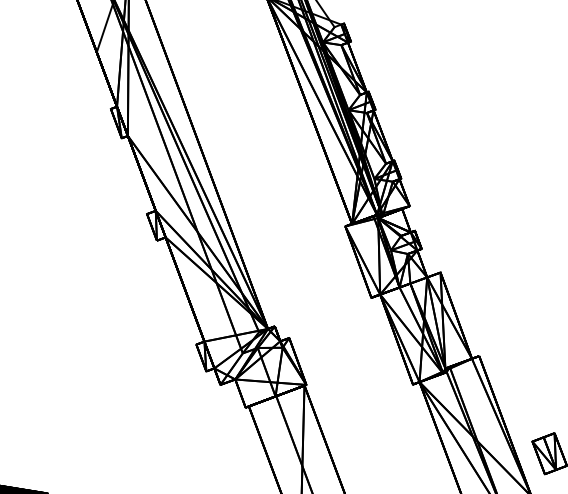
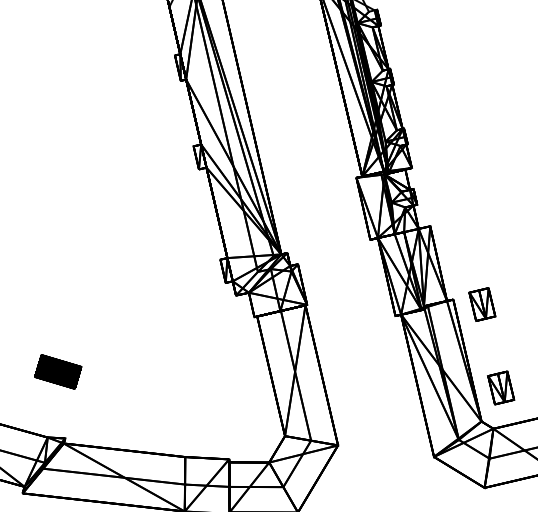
part: (514, 357) -> (482, 304), added

